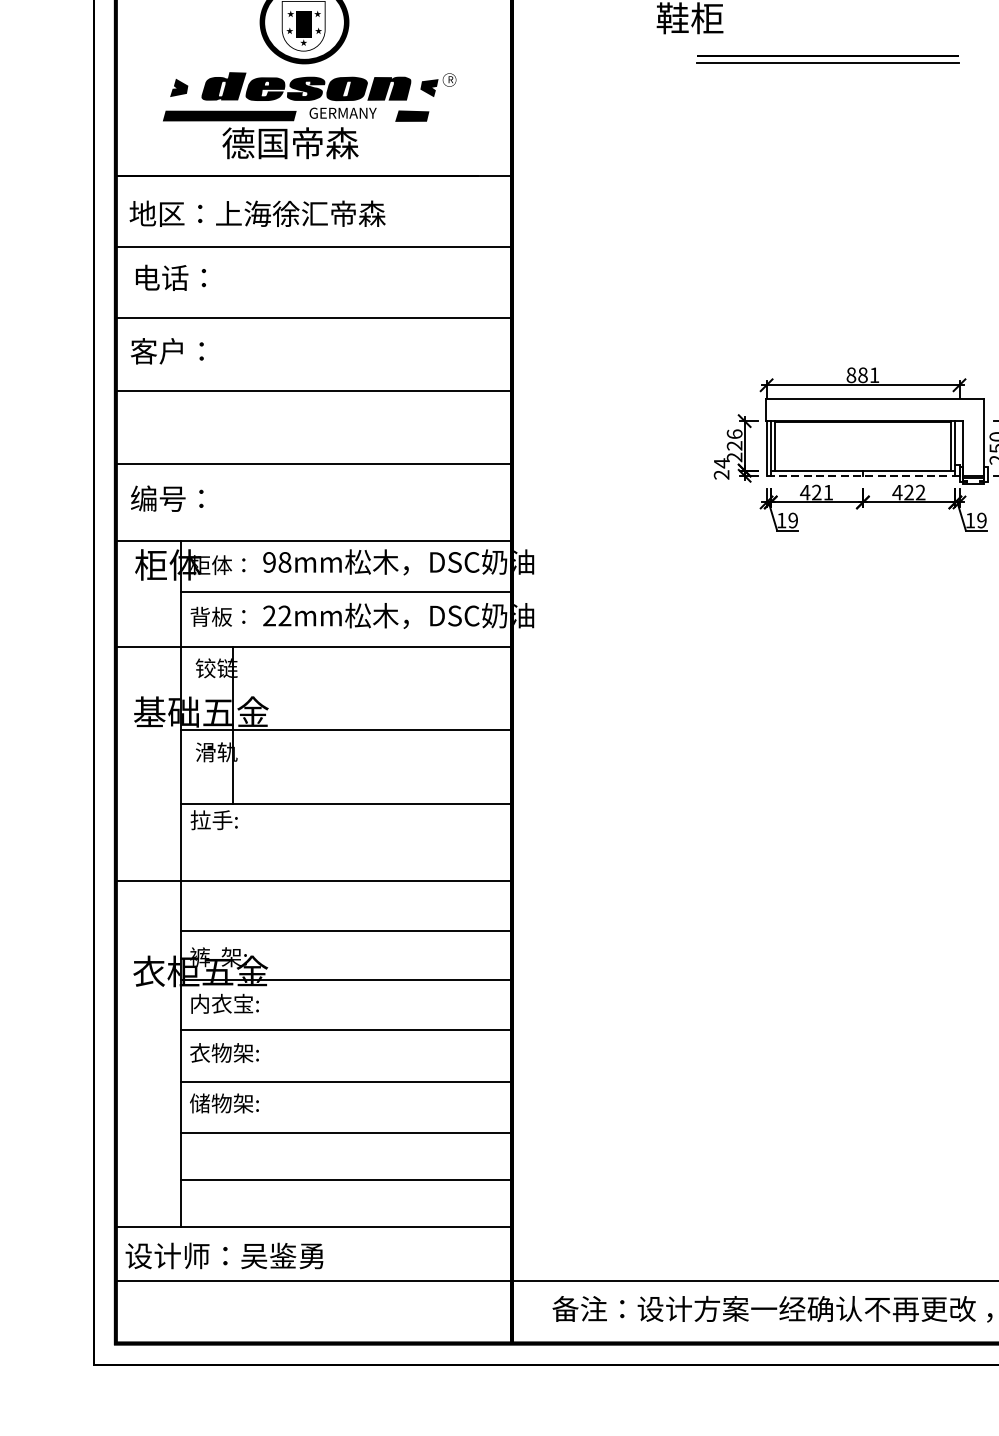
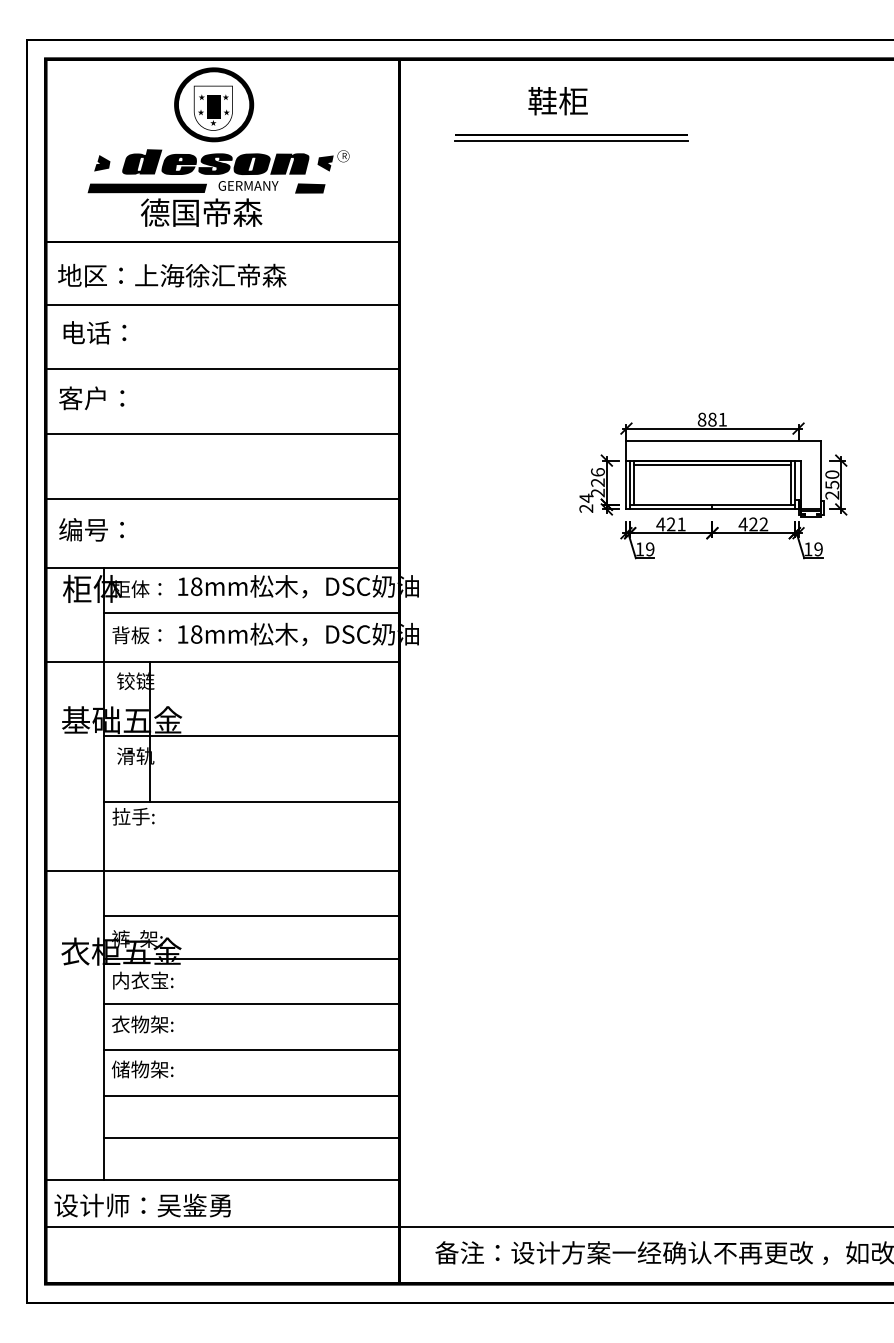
part: (828, 58) -> (571, 137), moved
line: (863, 425) -> (712, 464), added
line: (863, 475) -> (712, 509), dashed -> solid
text: (269, 562) -> (182, 586), 98mm -> 18mm
text: (276, 615) -> (189, 634), 22mm -> 18mm

